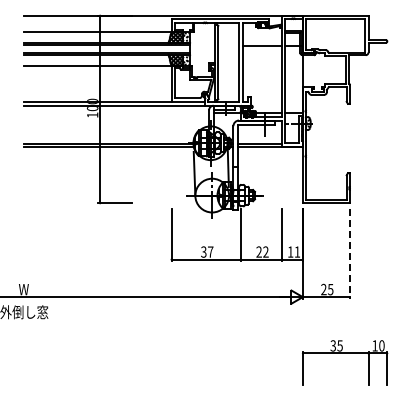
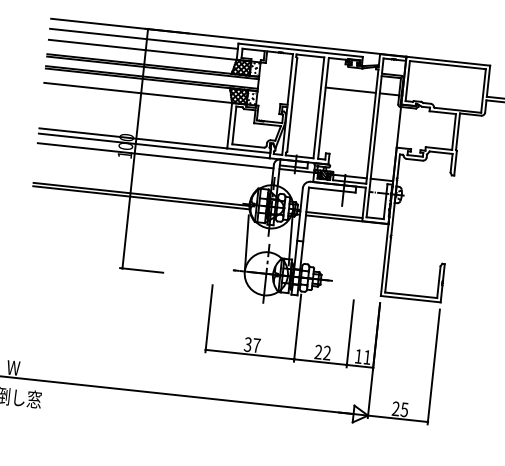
line: (97, 23) -> (143, 38), added
line: (116, 113) -> (155, 156), added
line: (349, 254) -> (433, 367), dashed -> solid

